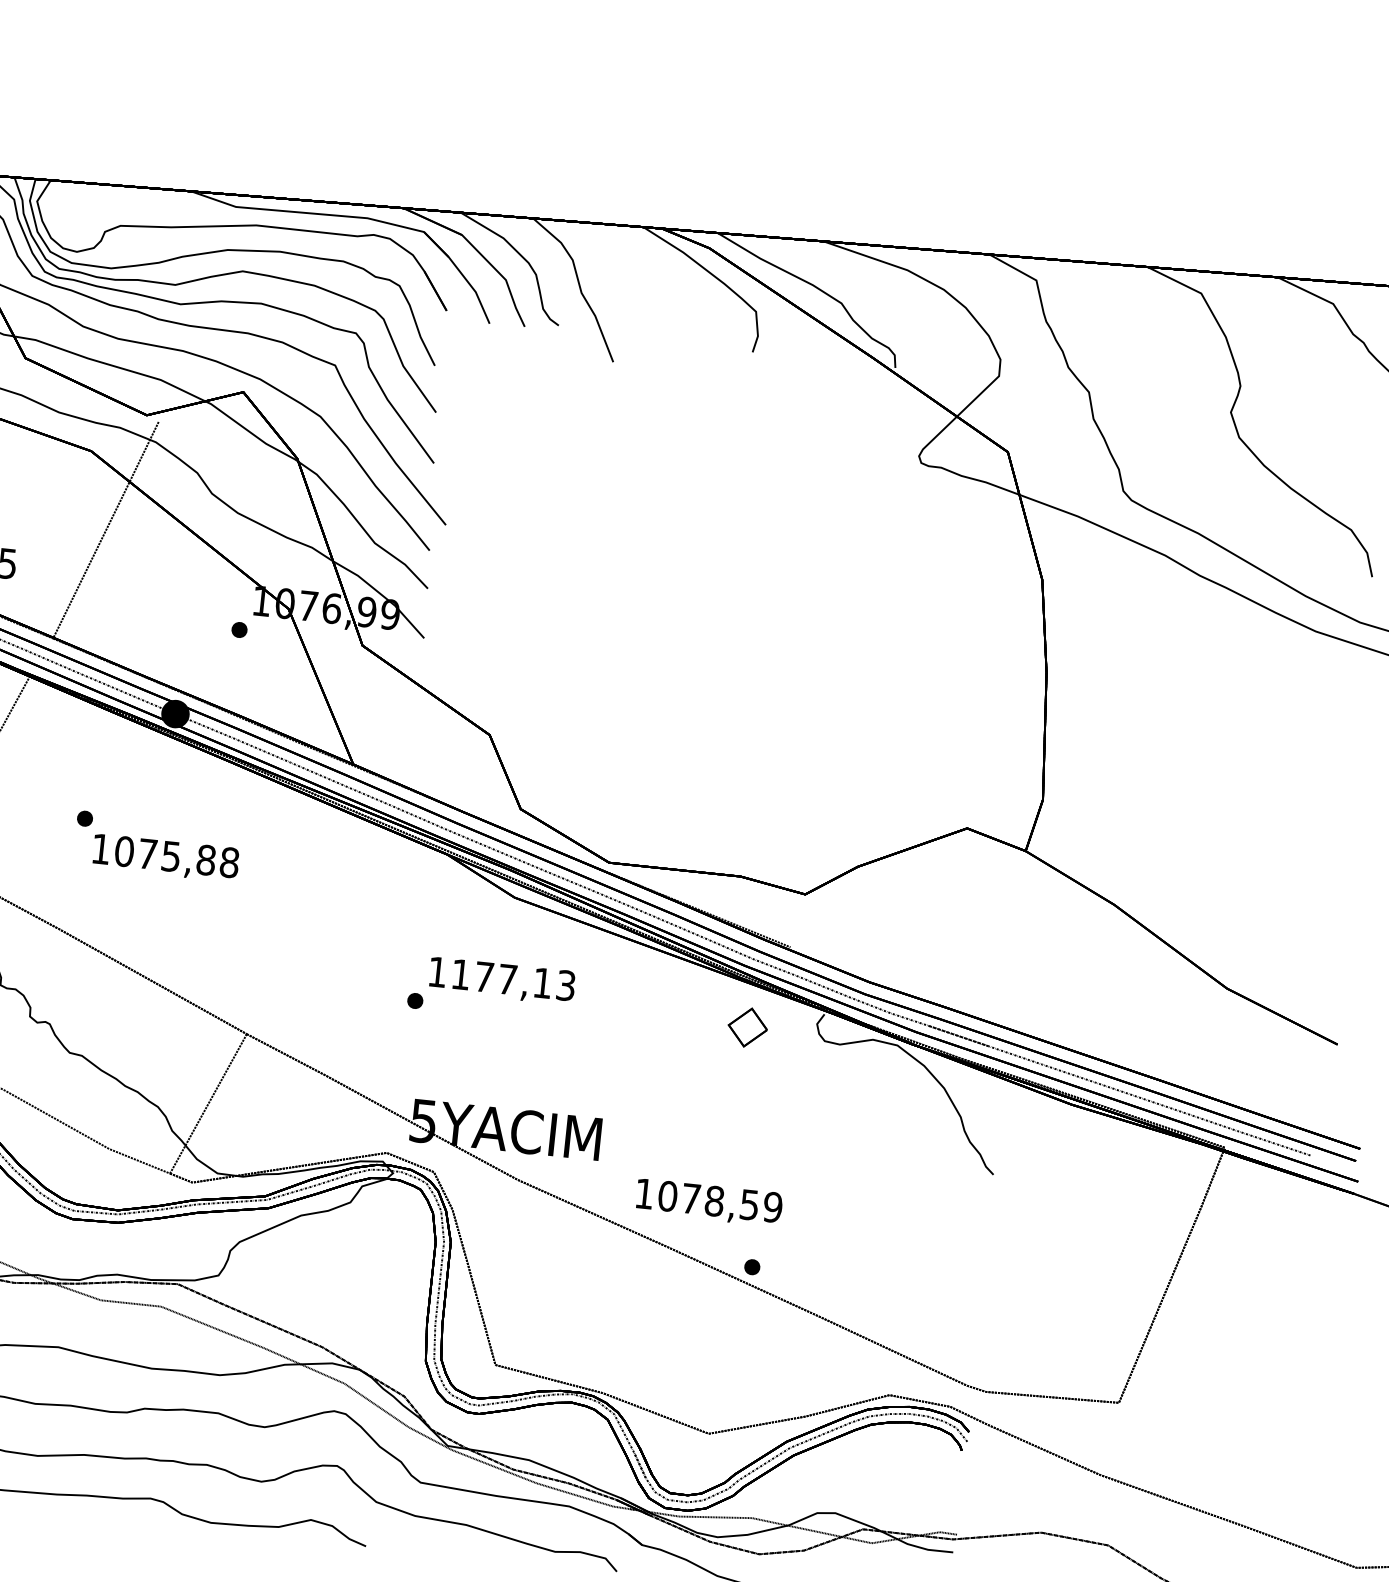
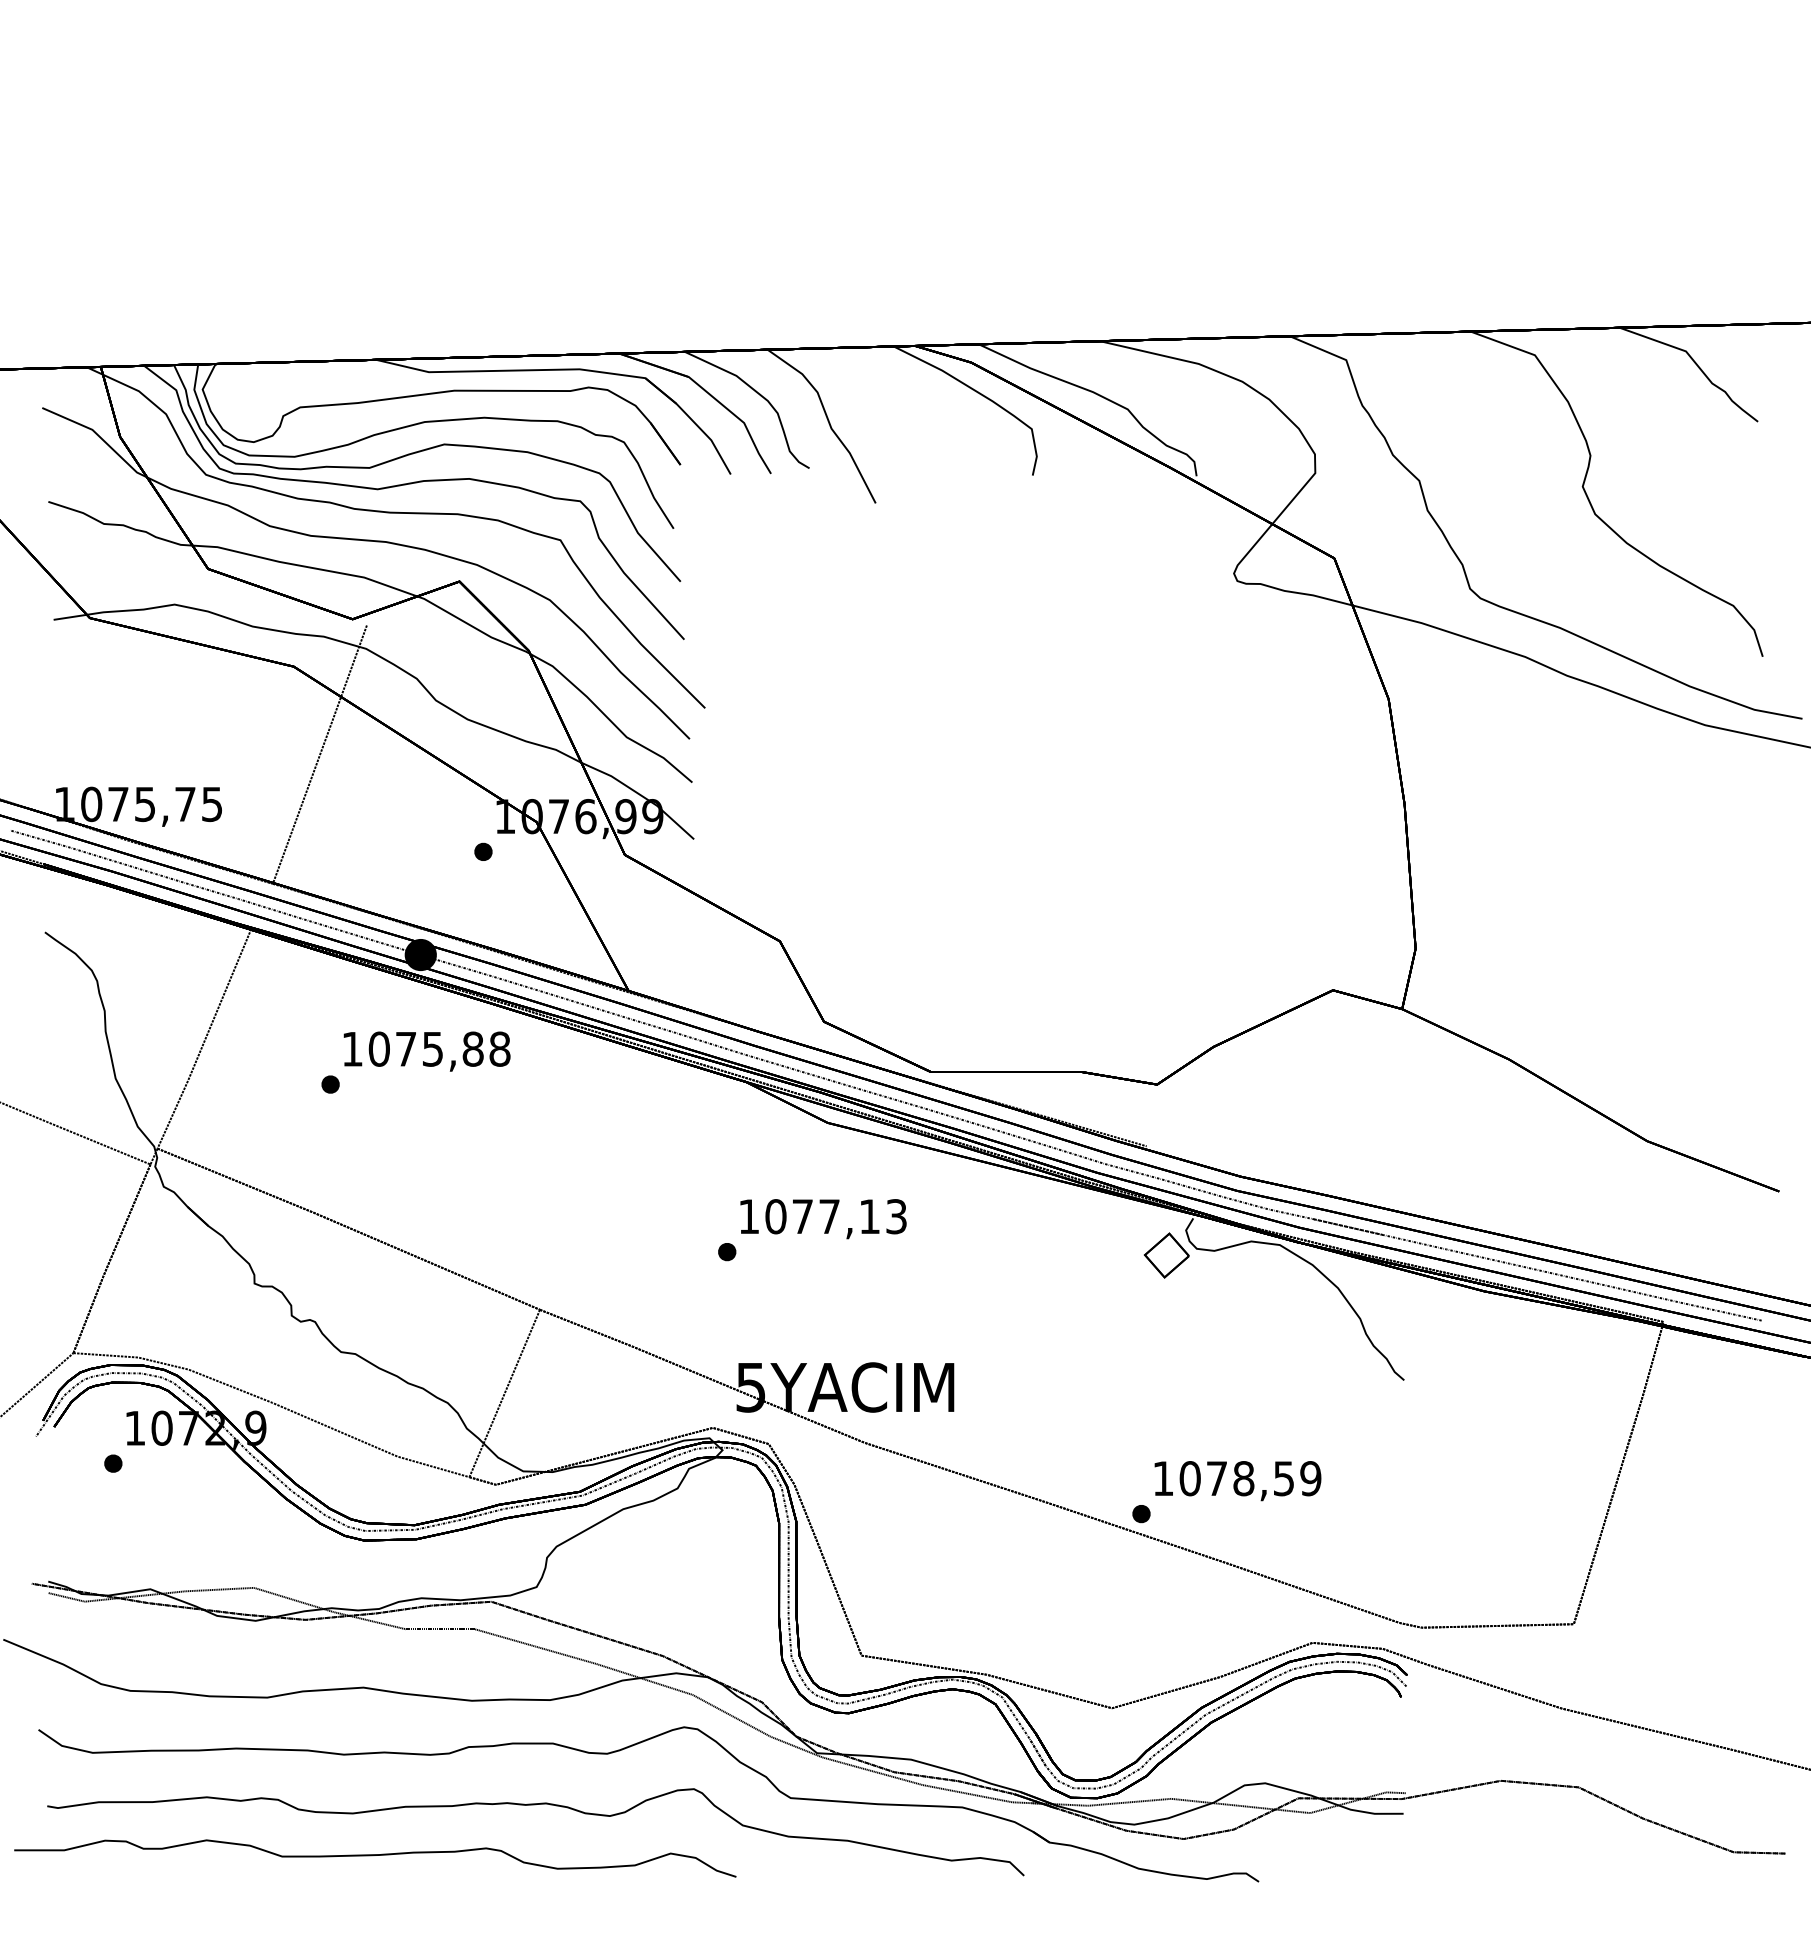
text: (165, 857) -> (426, 1051), moved
text: (460, 974) -> (775, 1216), 1177,13 -> 1077,13
part: (747, 1027) -> (1166, 1255), moved
text: (708, 1203) -> (1237, 1481), moved

